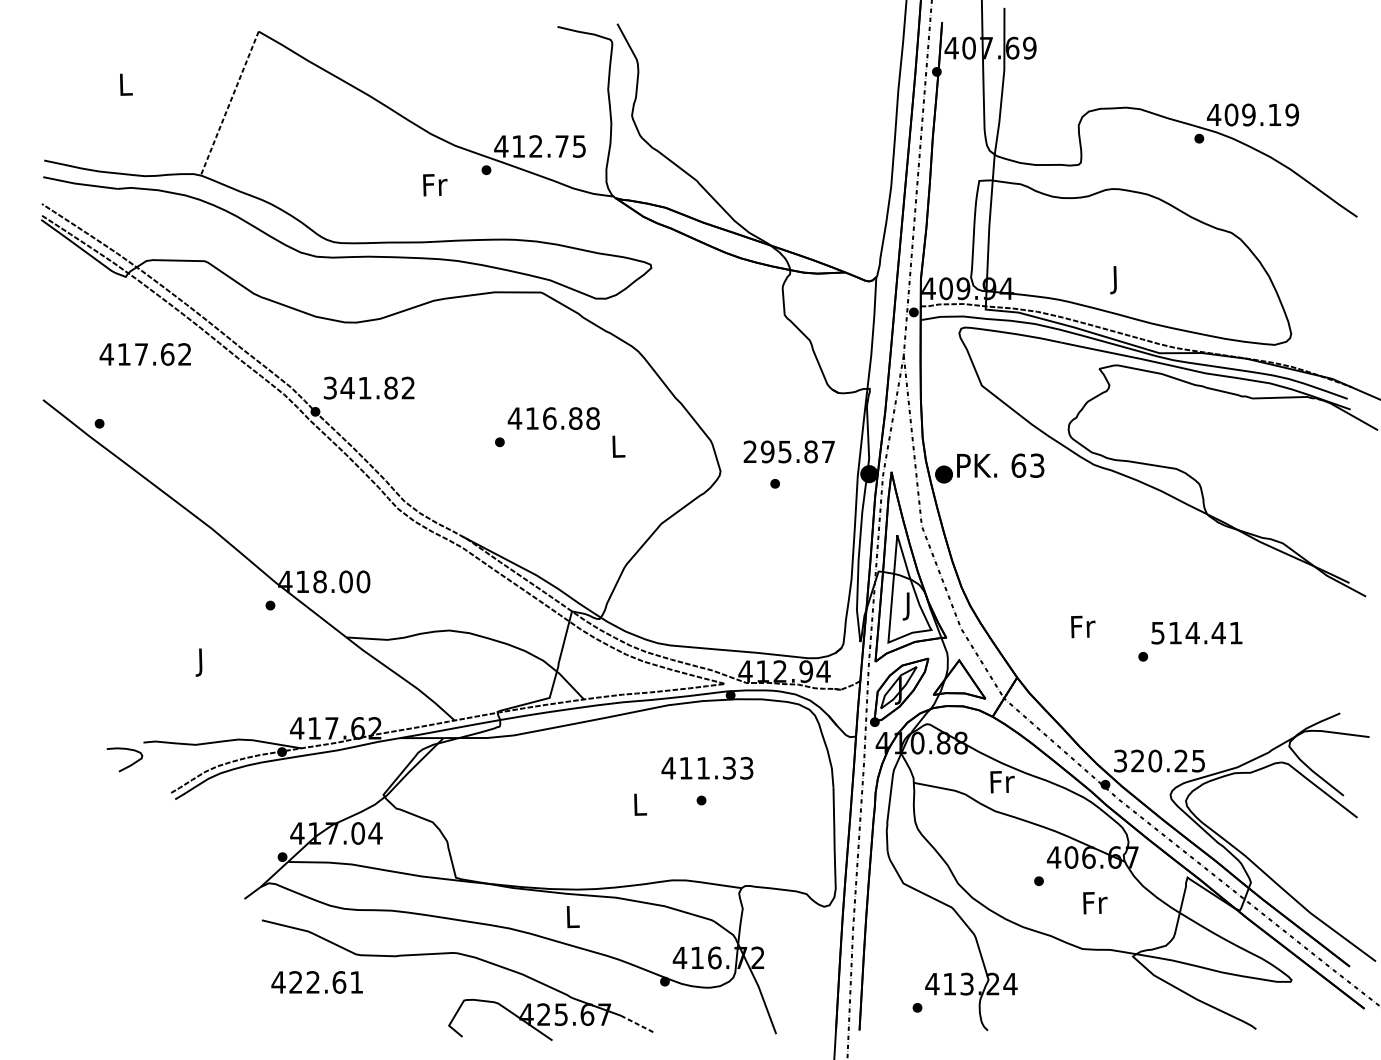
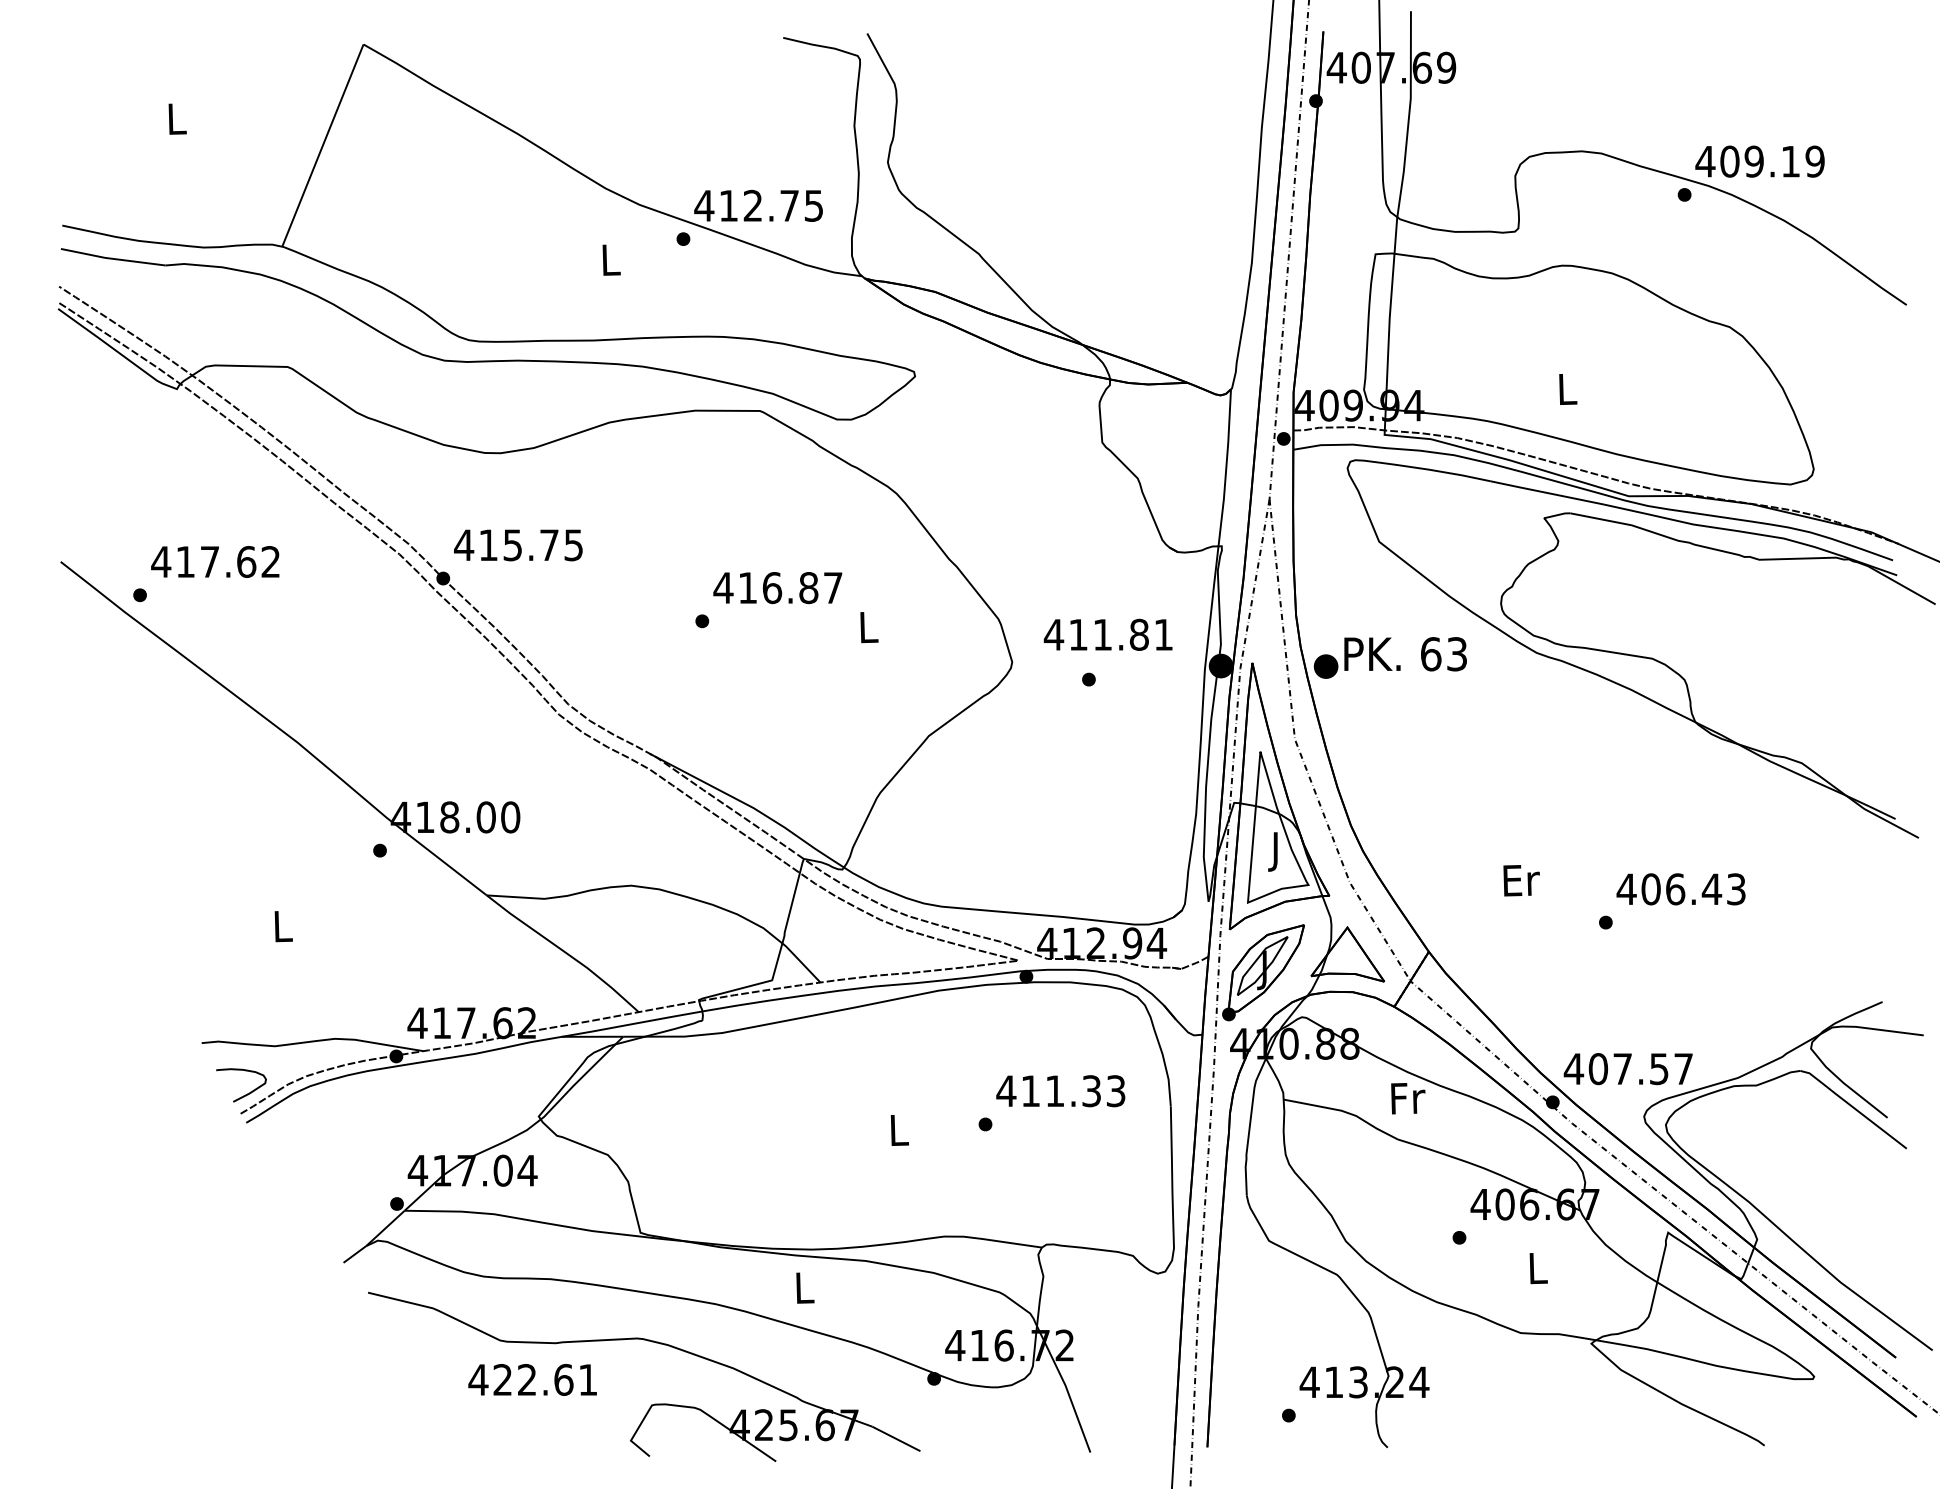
line: (229, 103) -> (322, 145), dashed -> solid
text: (435, 184) -> (611, 259), Fr -> L
text: (1116, 280) -> (1568, 393), J -> L
text: (145, 354) -> (215, 561), moved
text: (369, 388) -> (518, 545), 341.82 -> 415.75
text: (592, 418) -> (832, 588), 416.88 -> 416.87
text: (788, 451) -> (1107, 634), 295.87 -> 411.81
text: (1083, 626) -> (1521, 880), Fr -> Er
text: (1196, 633) -> (1680, 889), 514.41 -> 406.43
text: (201, 662) -> (283, 930), J -> L
text: (1158, 761) -> (1627, 1069), 320.25 -> 407.57
curve: (127, 766) -> (245, 1094), moved
text: (707, 768) -> (1060, 1091), moved
text: (1095, 903) -> (1538, 1268), Fr -> L
text: (317, 982) -> (532, 1379), moved
line: (638, 1024) -> (896, 1439), dashed -> solid

